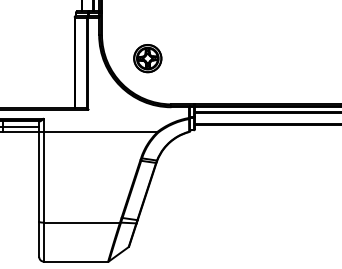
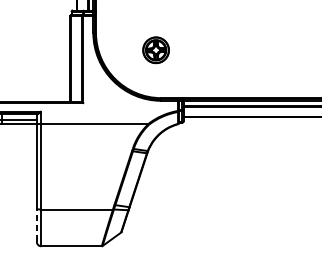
part: (147, 58) -> (155, 50), moved
line: (39, 239) -> (37, 225), solid -> dashed

